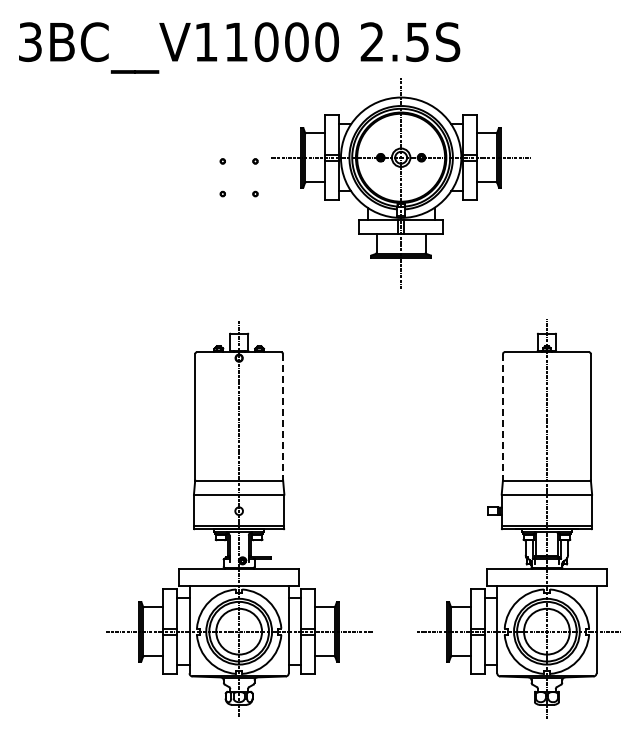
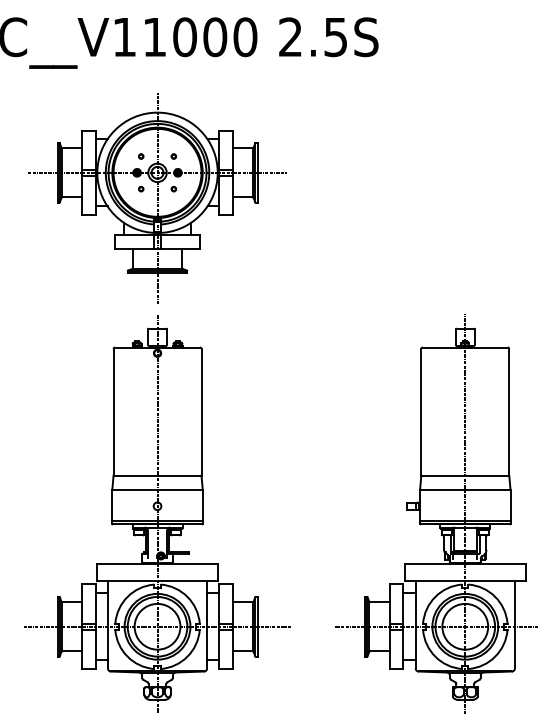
part: (400, 183) -> (156, 198), moved
line: (283, 417) -> (201, 412), dashed -> solid
line: (502, 417) -> (420, 412), dashed -> solid

